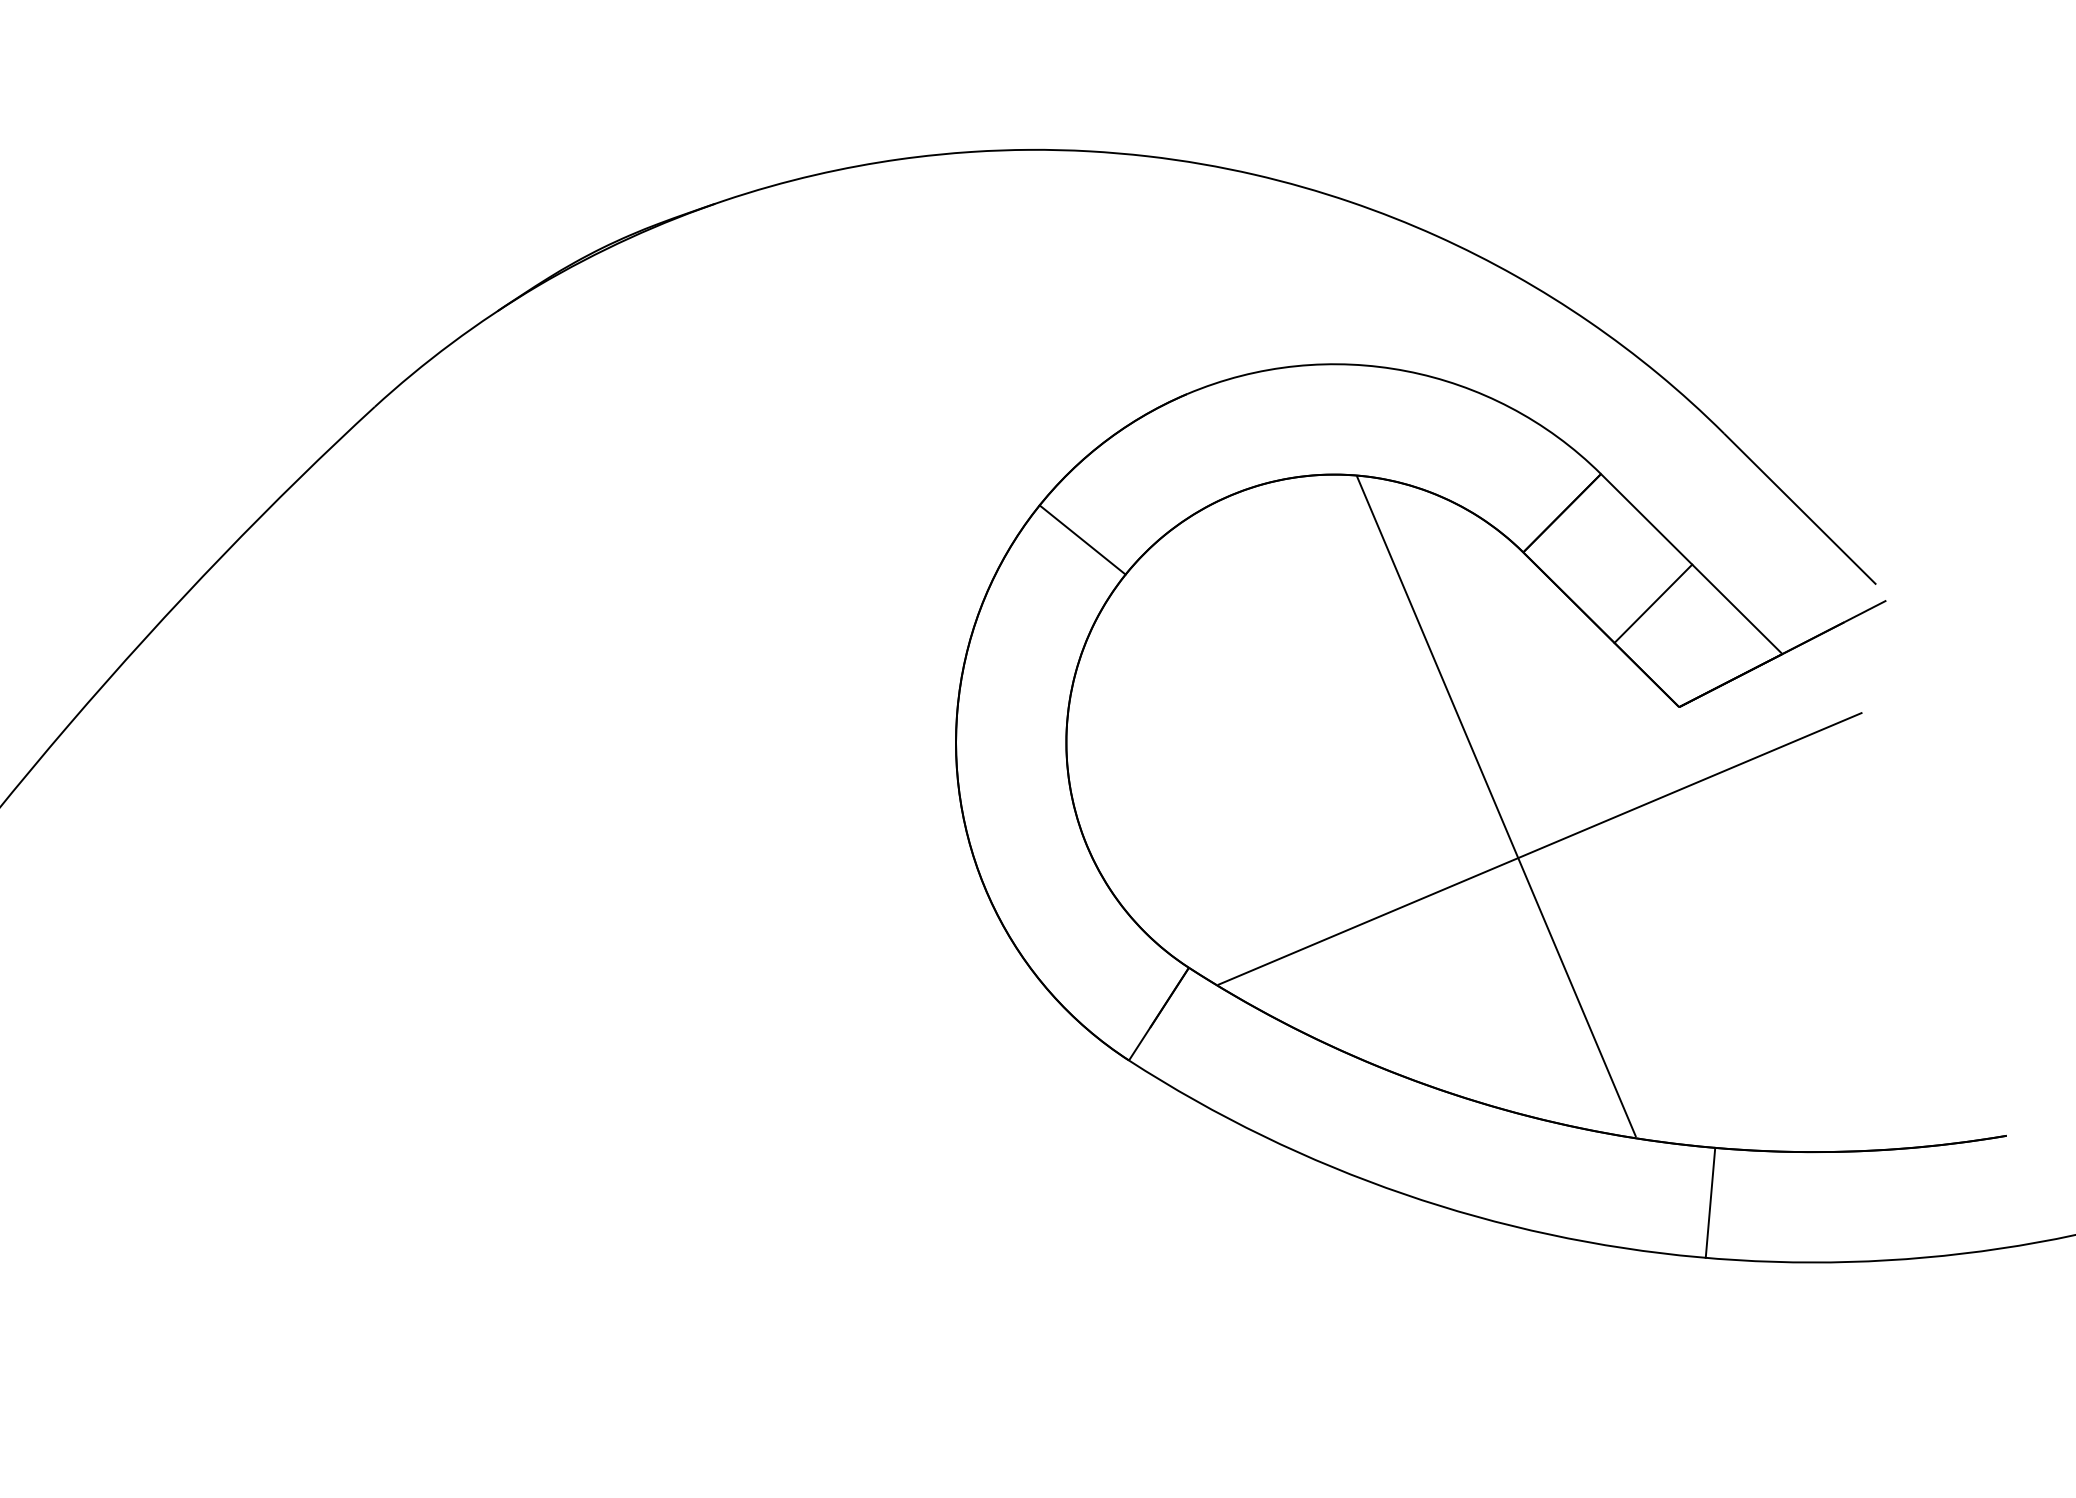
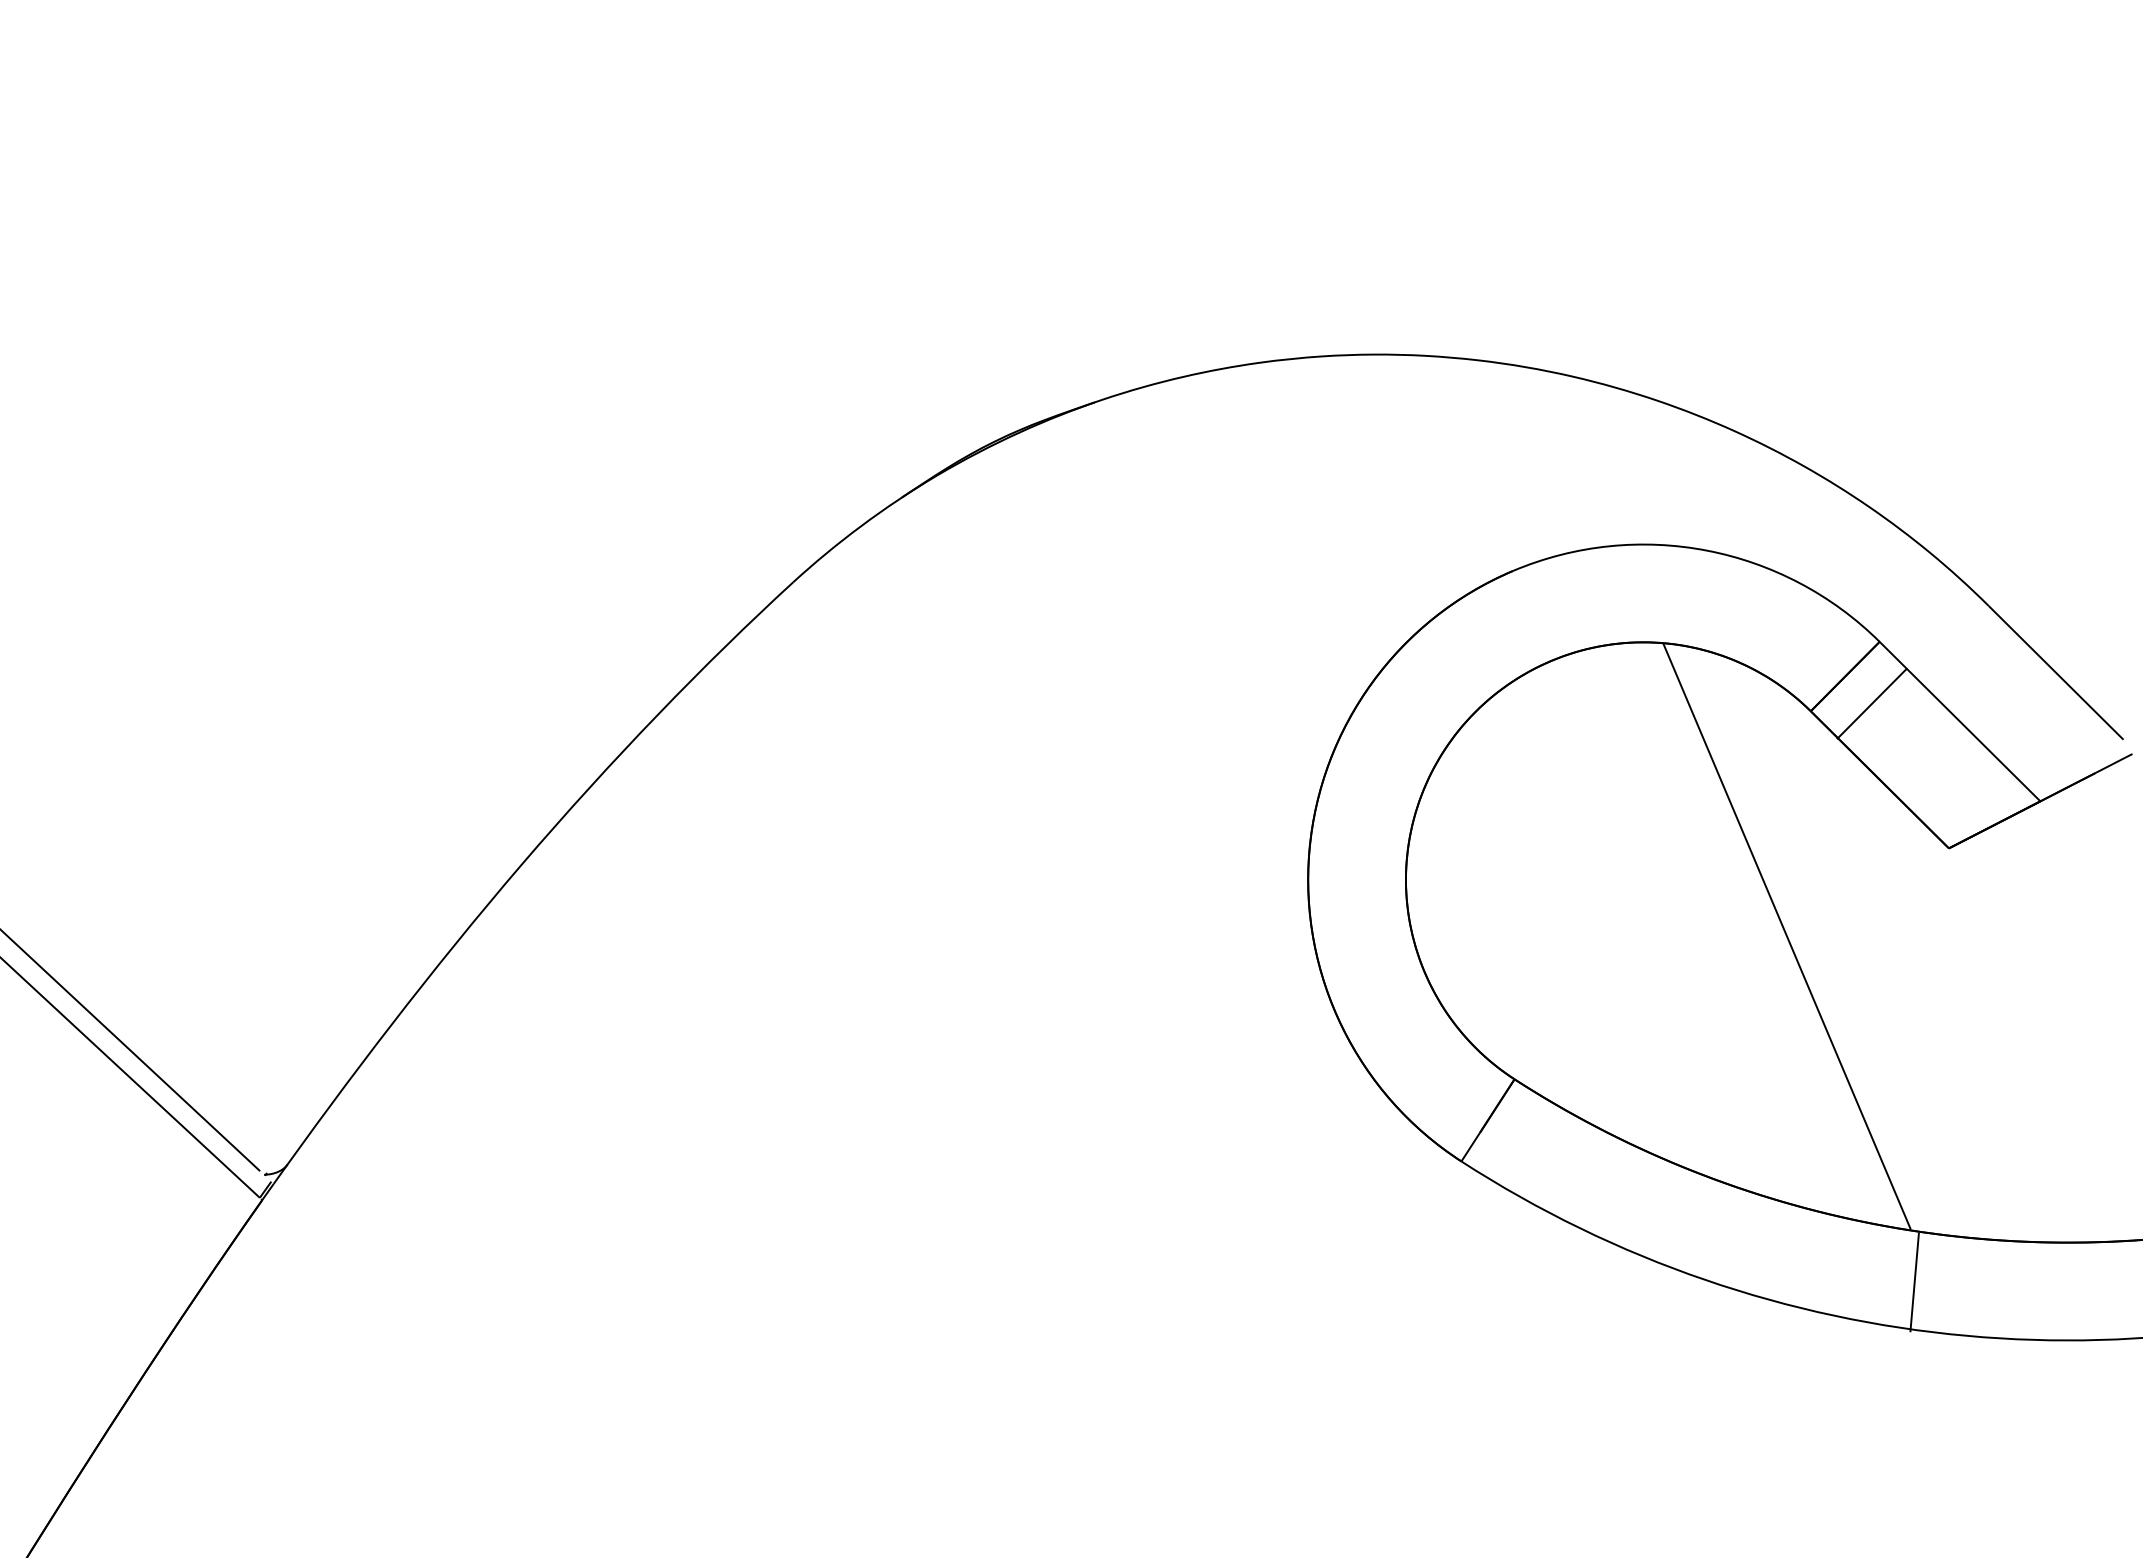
line: (1082, 539) -> (1420, 699), removed
line: (1652, 603) -> (1871, 703), moved
line: (1539, 848) -> (1825, 973), removed
line: (1710, 1202) -> (1914, 1282), moved

